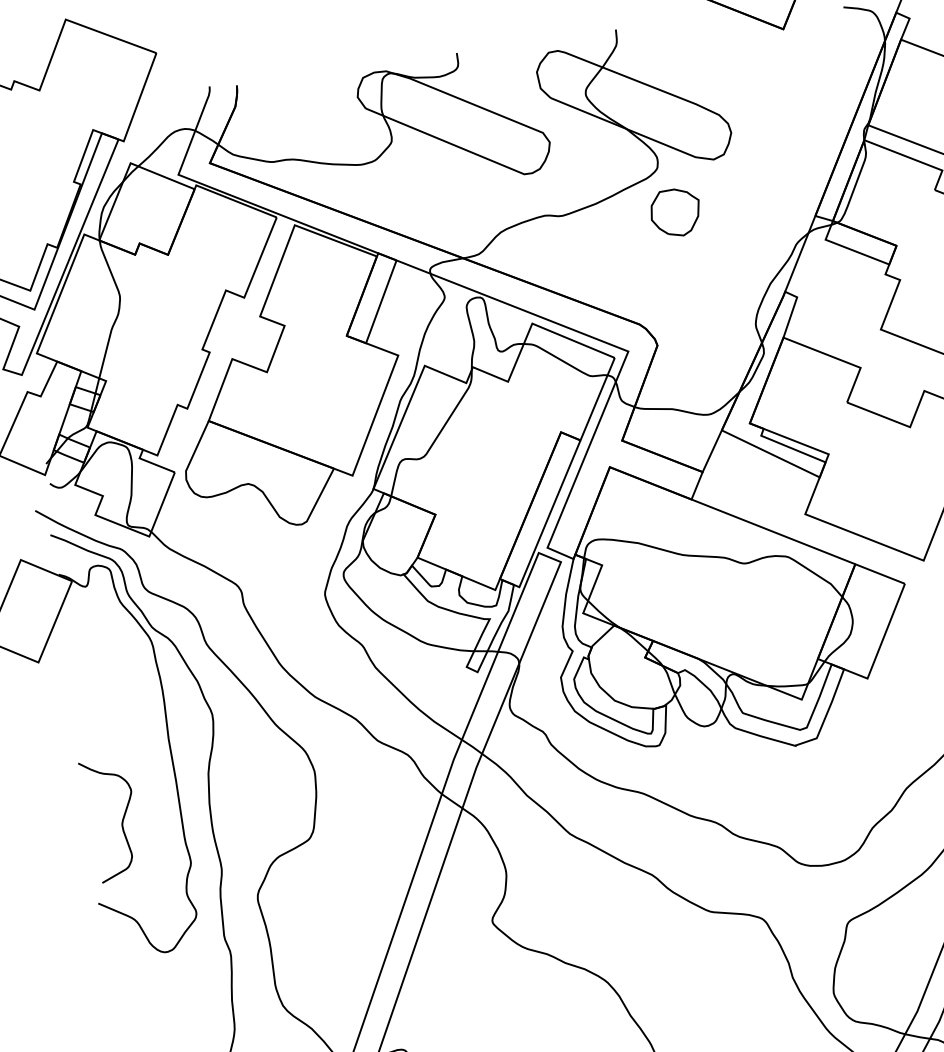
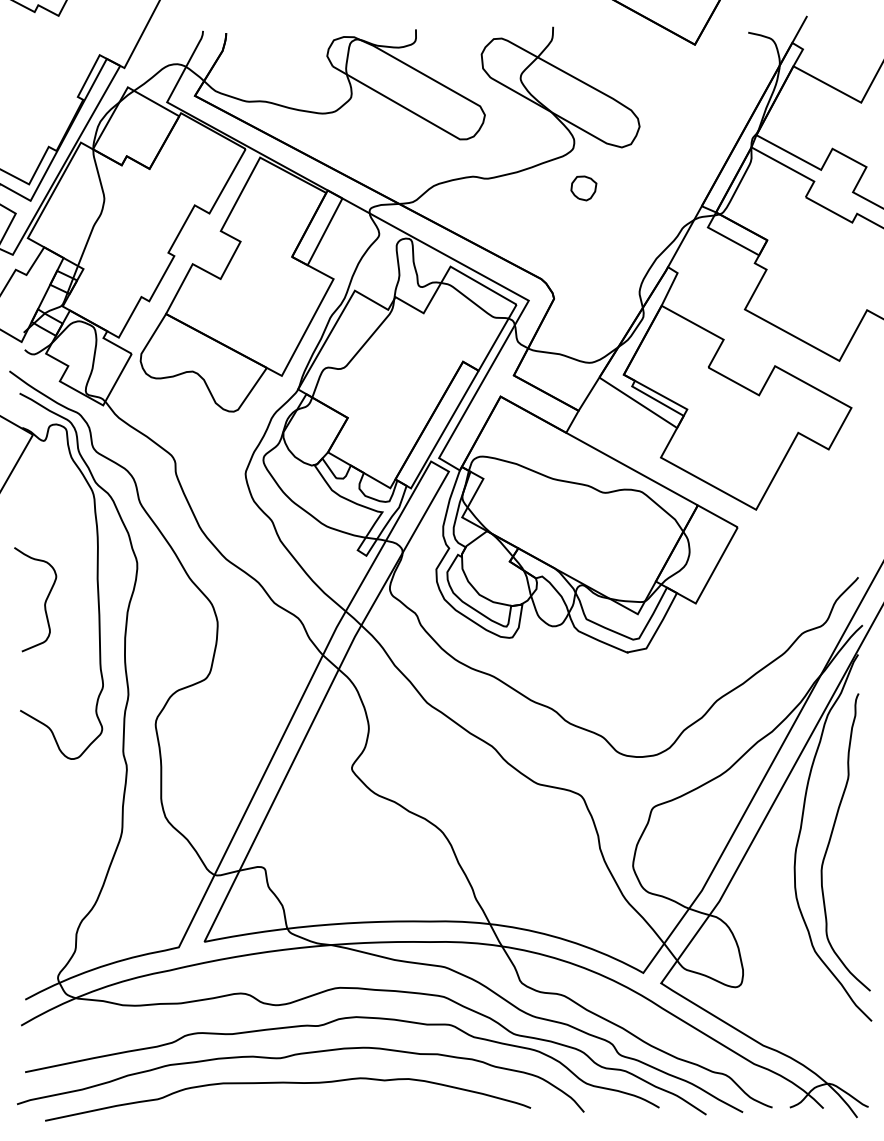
part: (675, 212) -> (583, 188), size x0.6
curve: (121, 822) -> (44, 602), moved

